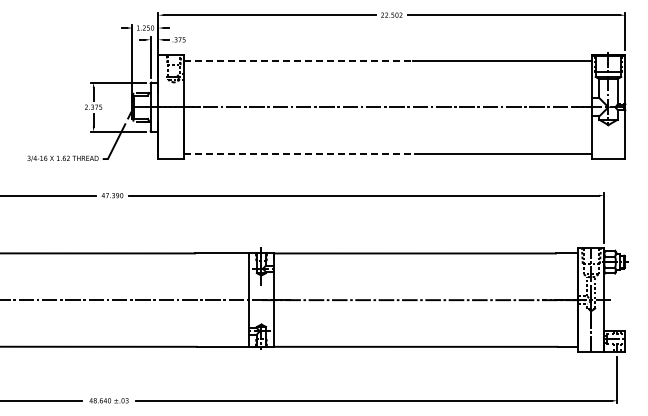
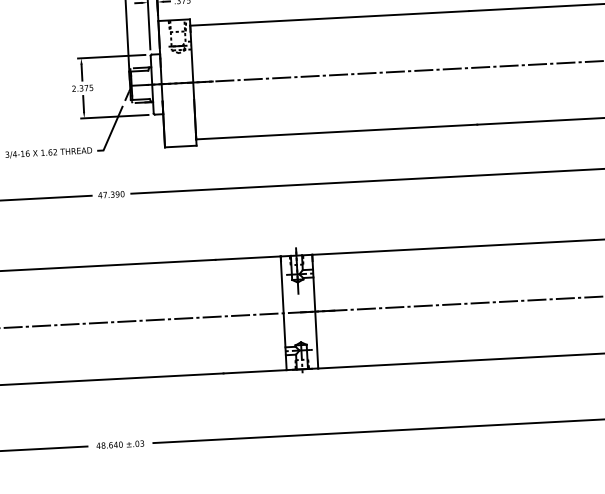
line: (298, 60) -> (329, 18), dashed -> solid
line: (300, 153) -> (337, 131), dashed -> solid

